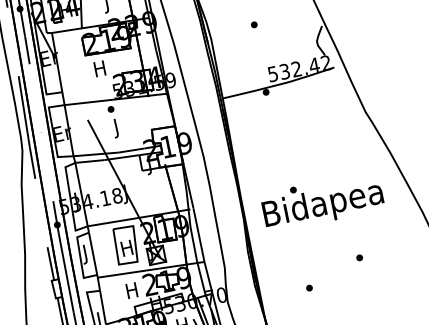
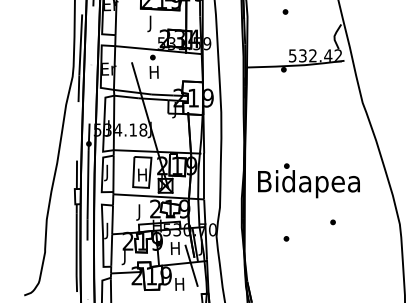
text: (100, 70) -> (150, 23), H -> J
text: (115, 127) -> (153, 73), J -> H
text: (322, 201) -> (308, 180), moved
text: (132, 292) -> (139, 212), H -> J

